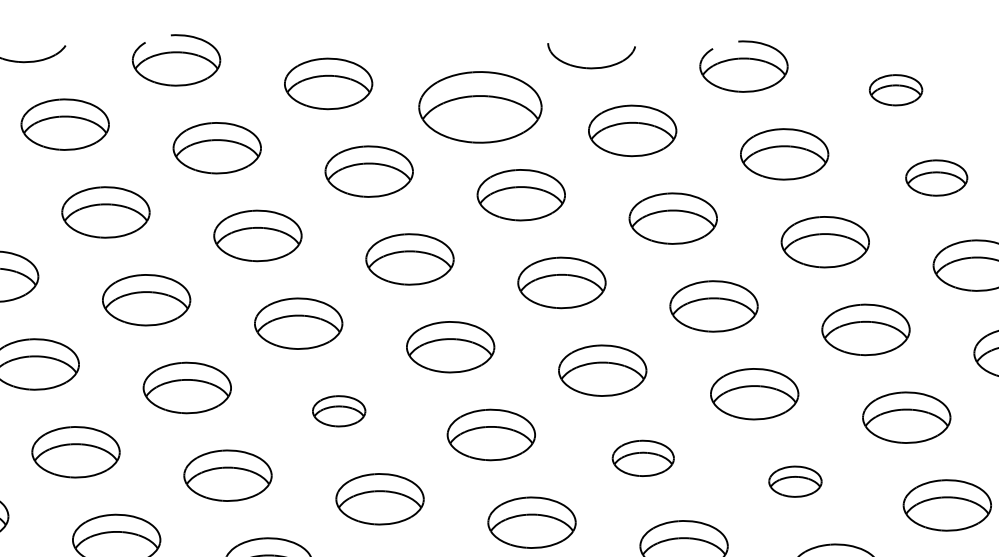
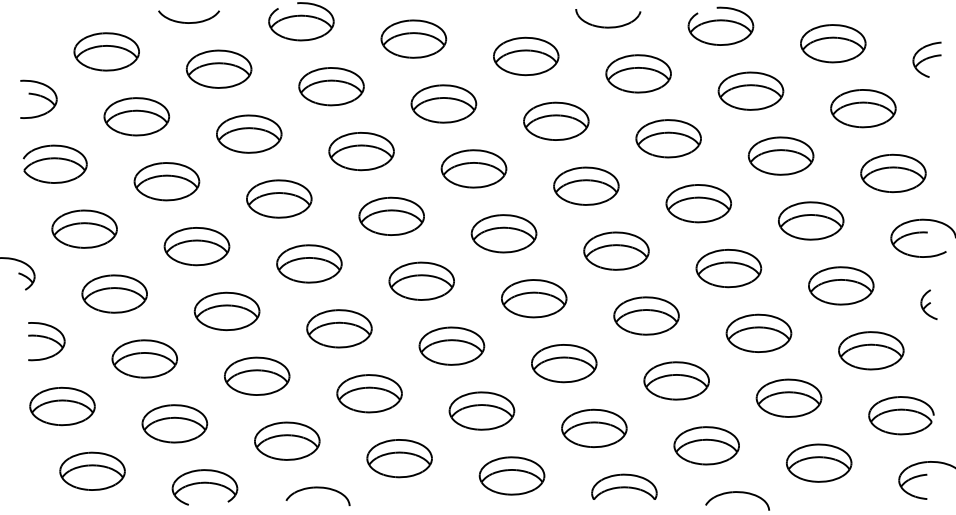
part: (896, 89) -> (833, 43), size x1.67
part: (480, 107) -> (526, 56), size x0.71
part: (936, 177) -> (863, 108), size x1.43
part: (338, 410) -> (421, 280), size x1.67
part: (643, 457) -> (646, 315), size x1.43
part: (794, 480) -> (758, 332), size x1.67

